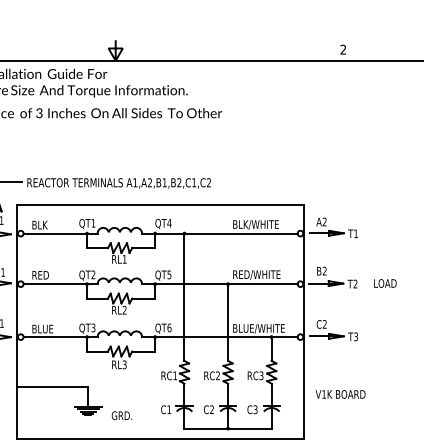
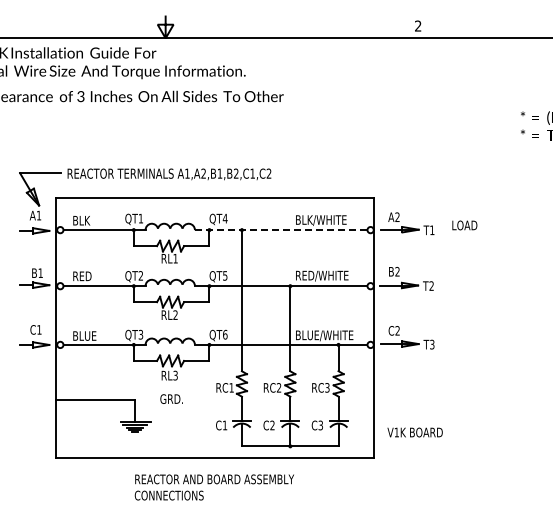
line: (219, 233) -> (280, 230), solid -> dashed
text: (385, 283) -> (464, 225), moved
text: (340, 394) -> (414, 432), moved
text: (121, 415) -> (171, 398), moved

